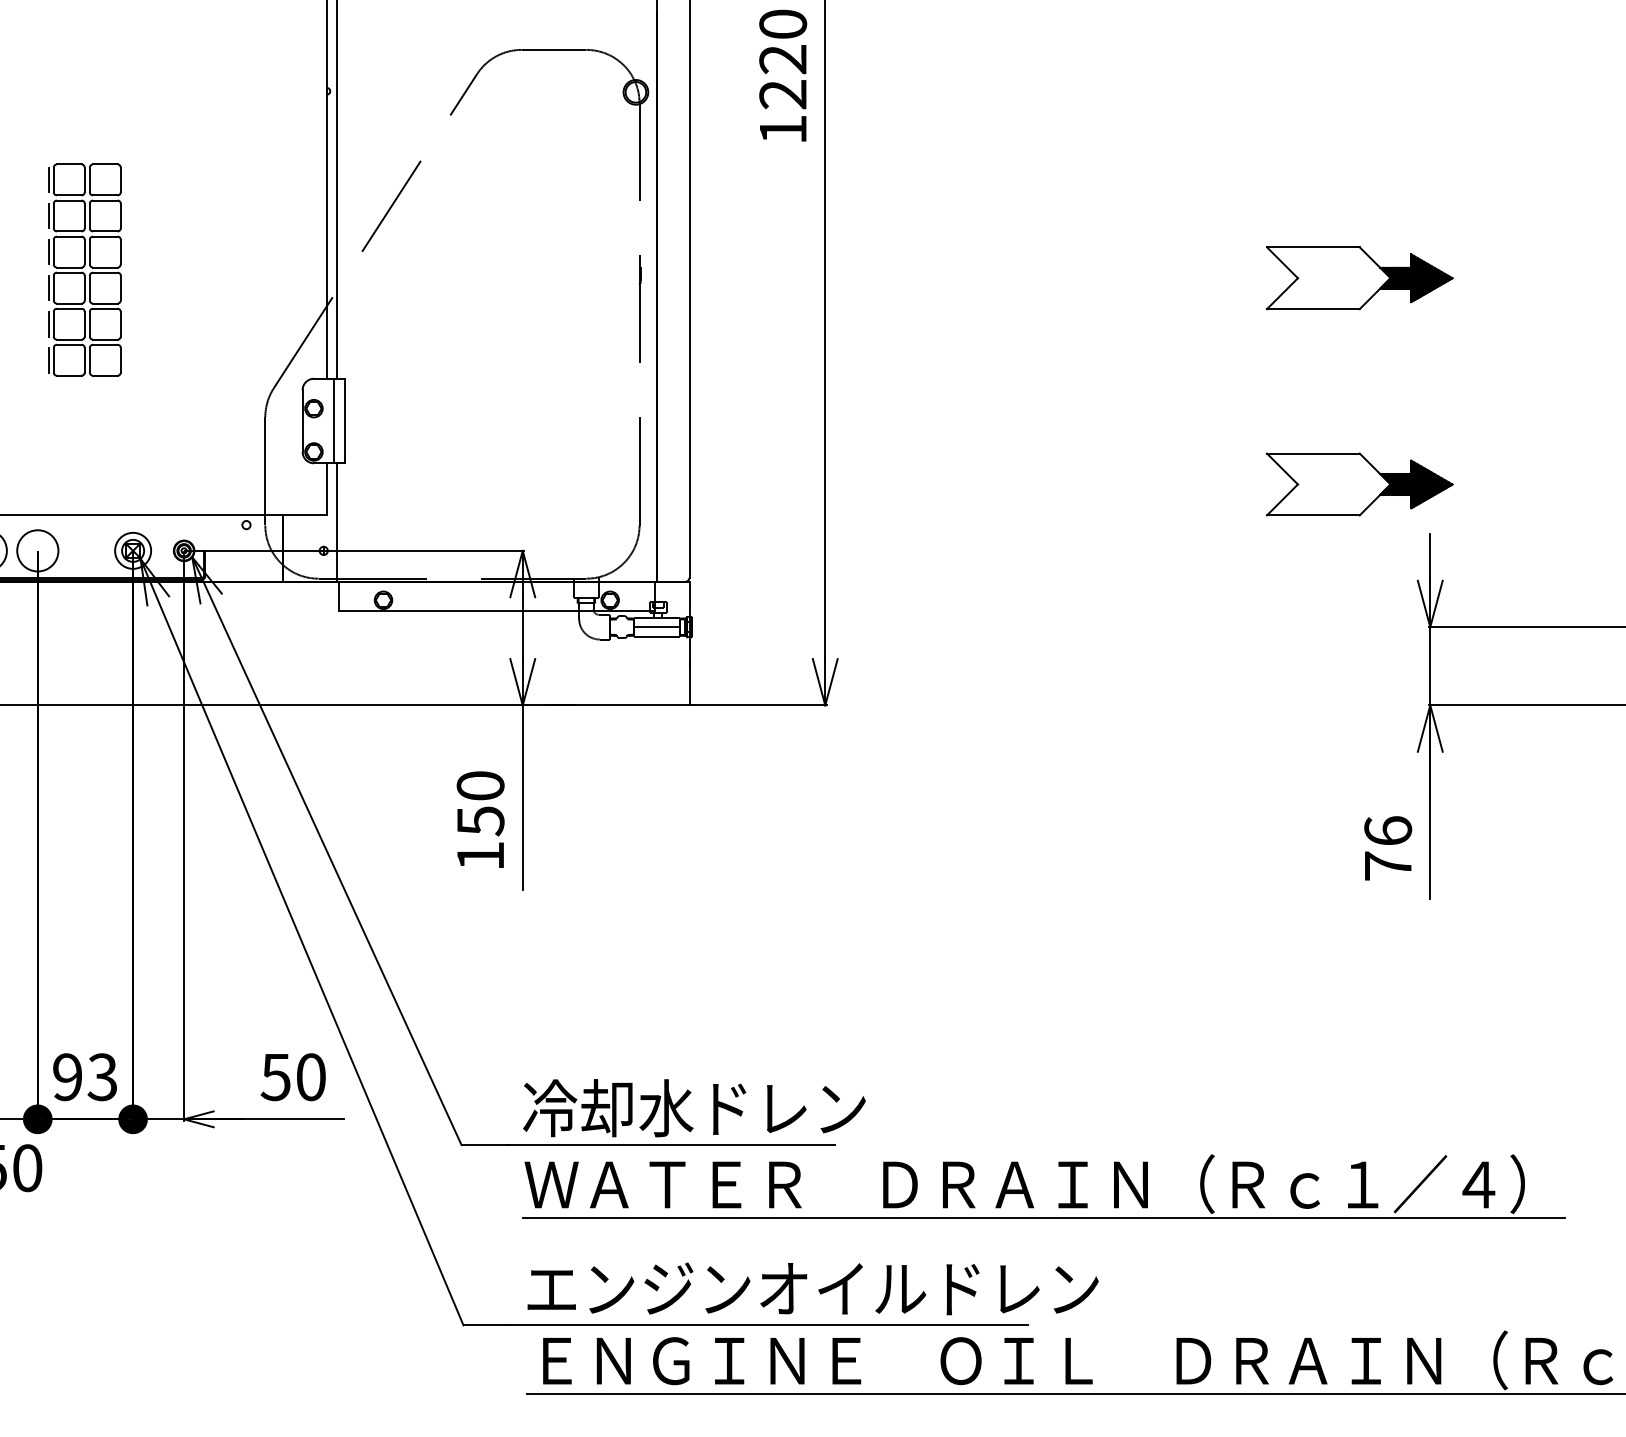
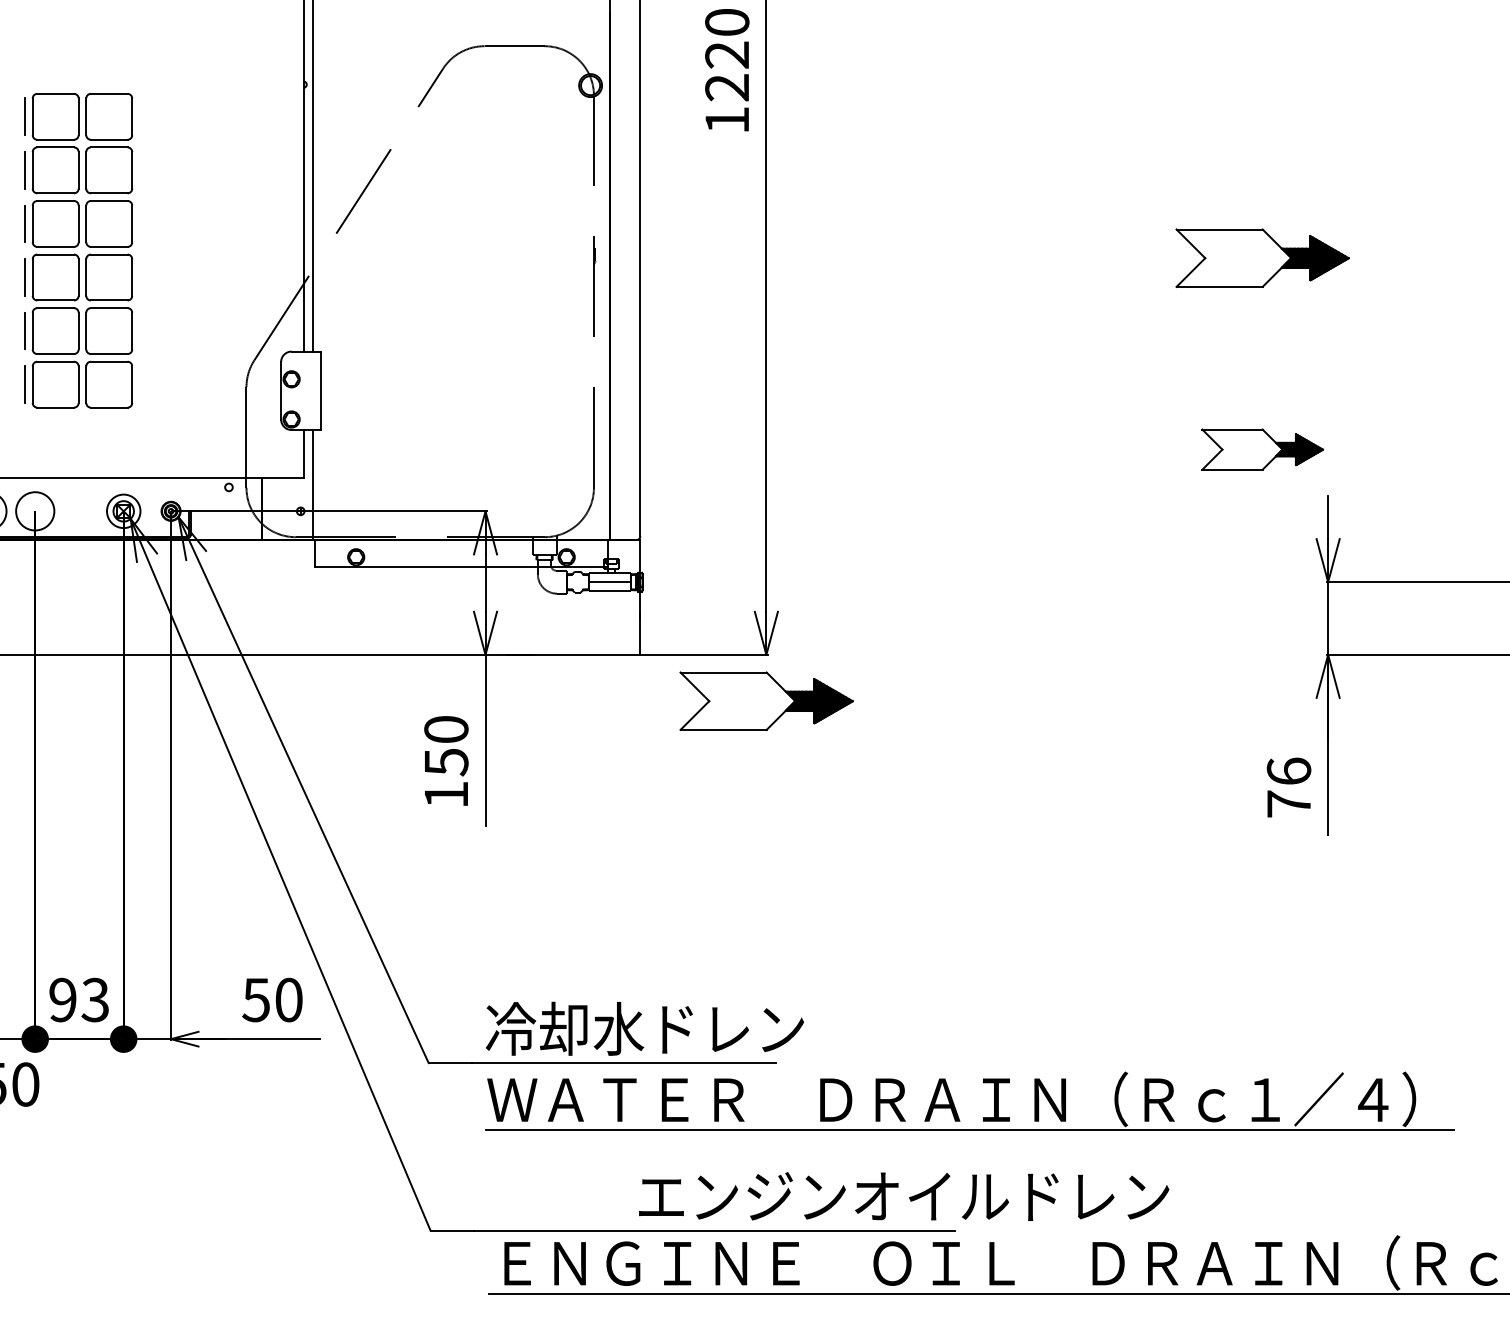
part: (84, 269) -> (78, 250), size x1.6
line: (334, 420) -> (310, 390), removed
part: (1359, 484) -> (1262, 449), size x0.7
part: (825, 754) -> (766, 700), added
text: (813, 1288) -> (904, 1196), moved

